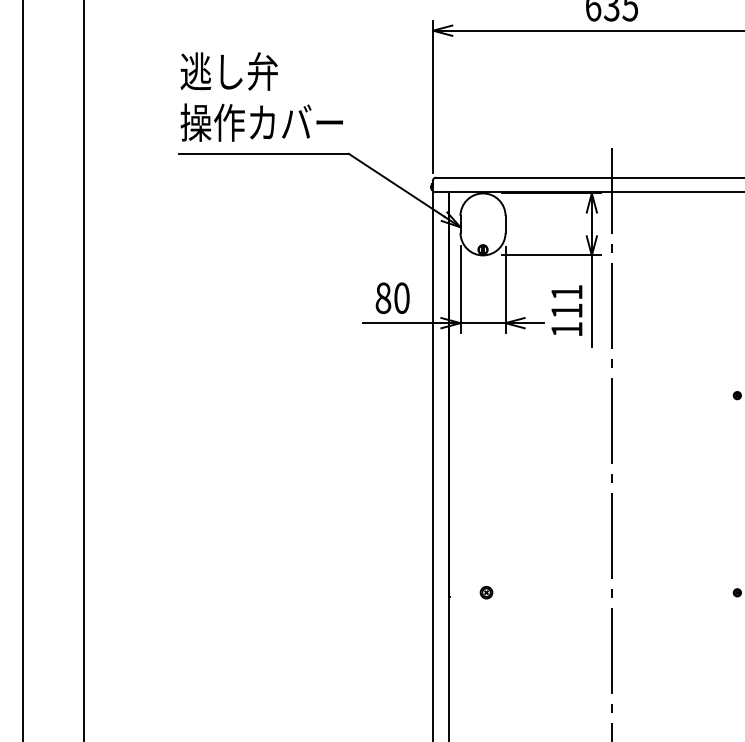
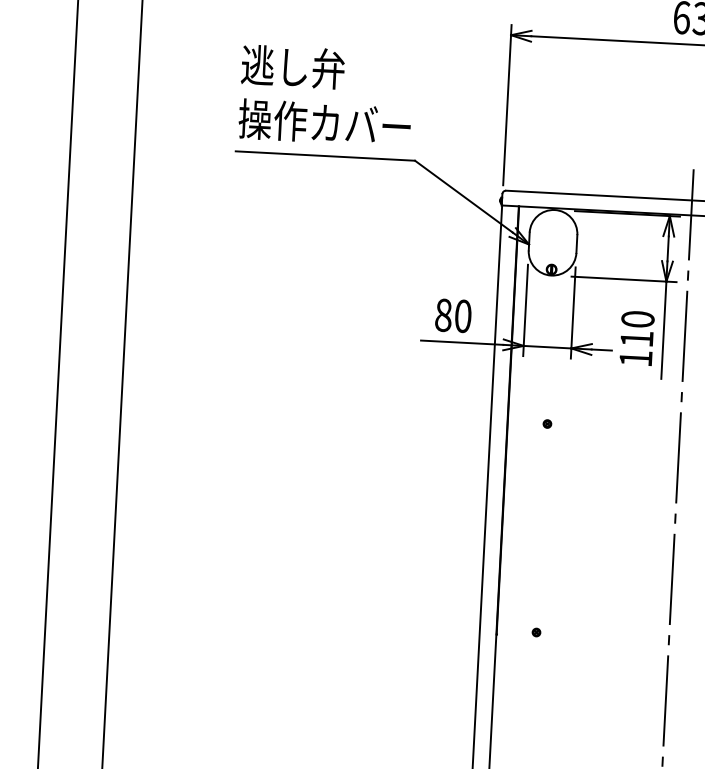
text: (566, 291) -> (637, 318), 111 -> 110
part: (486, 395) -> (547, 423), added
part: (486, 592) -> (536, 632), size x0.62

